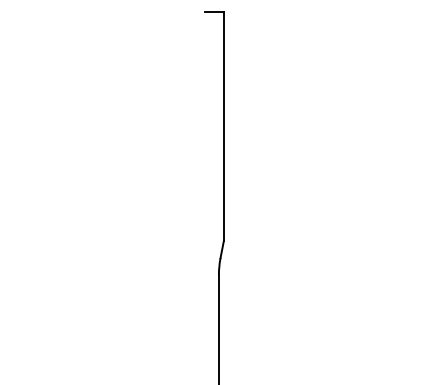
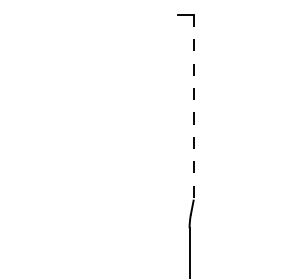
line: (223, 127) -> (193, 108), solid -> dashed

